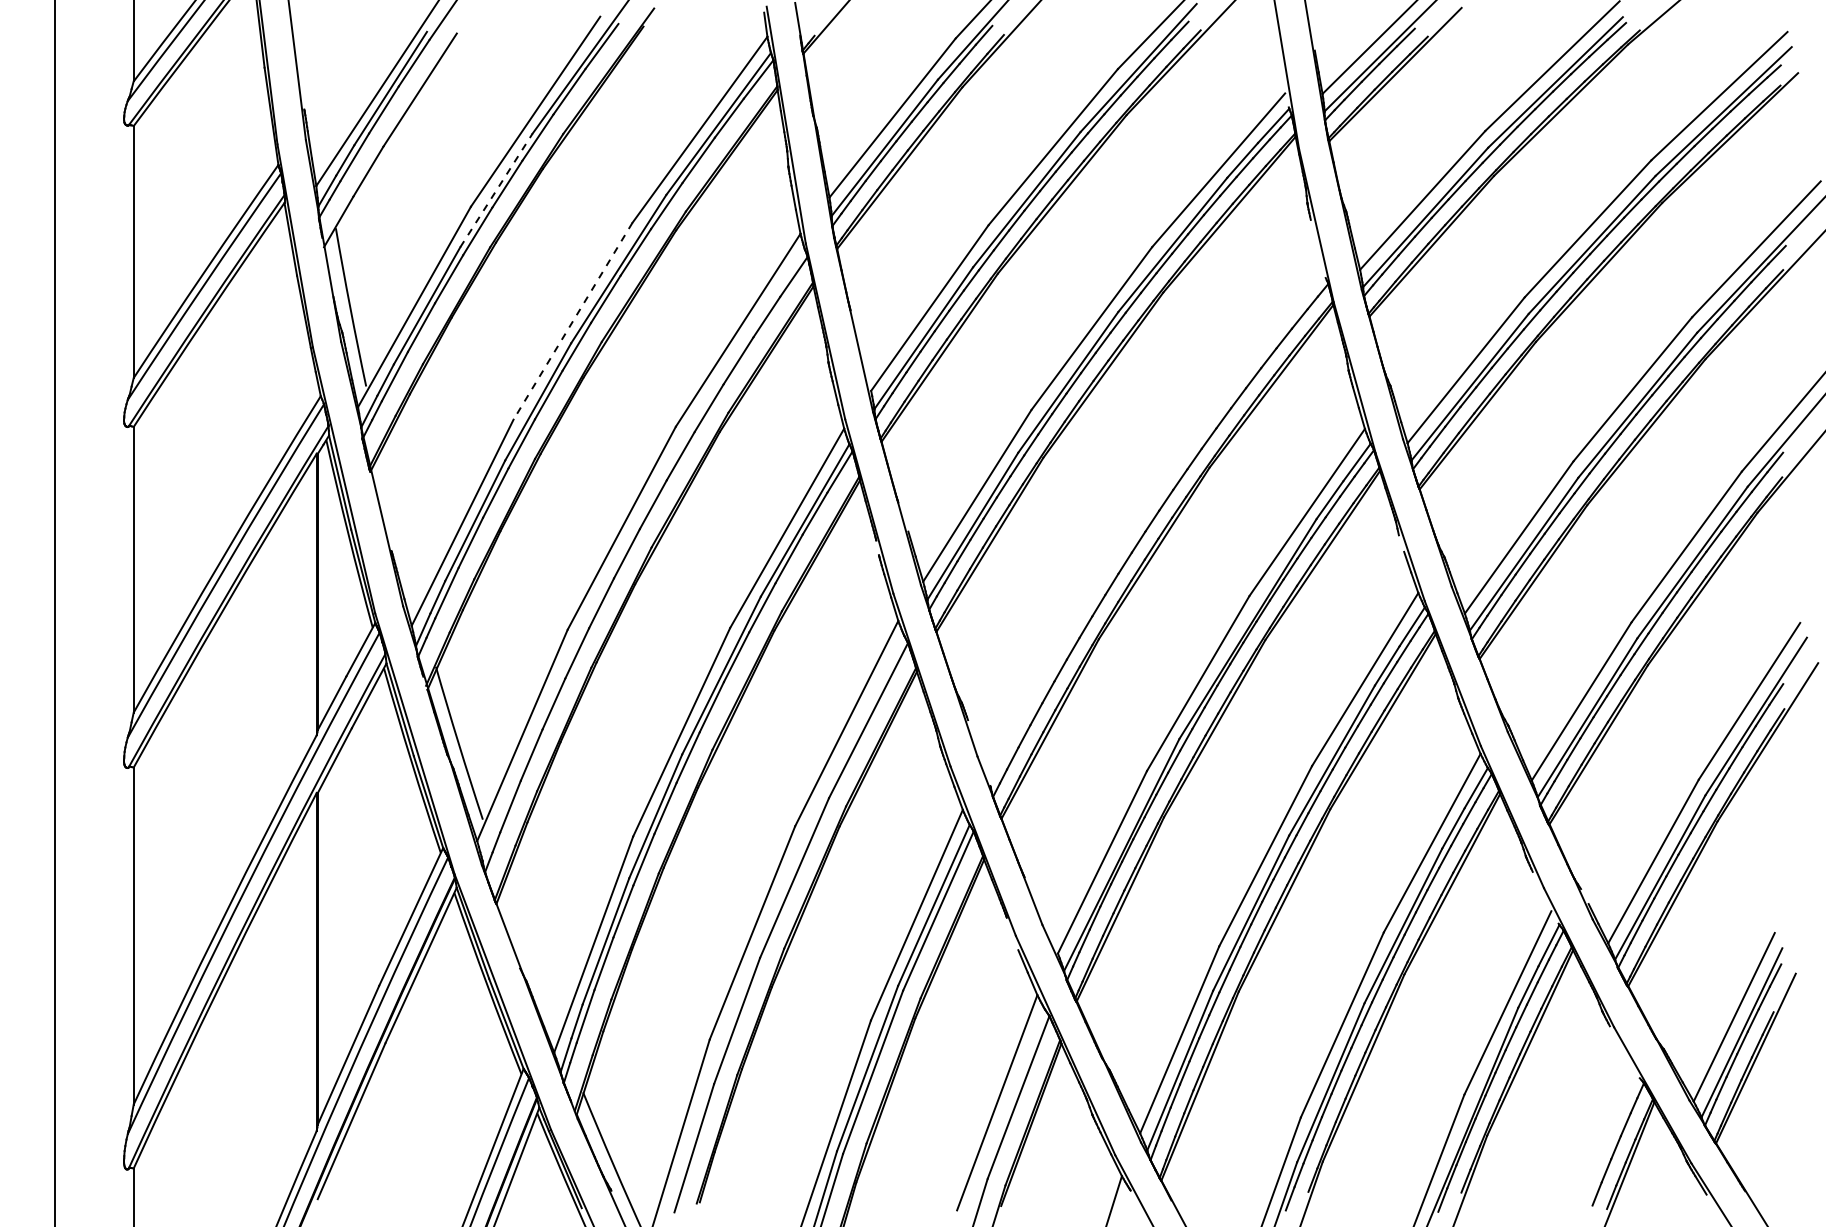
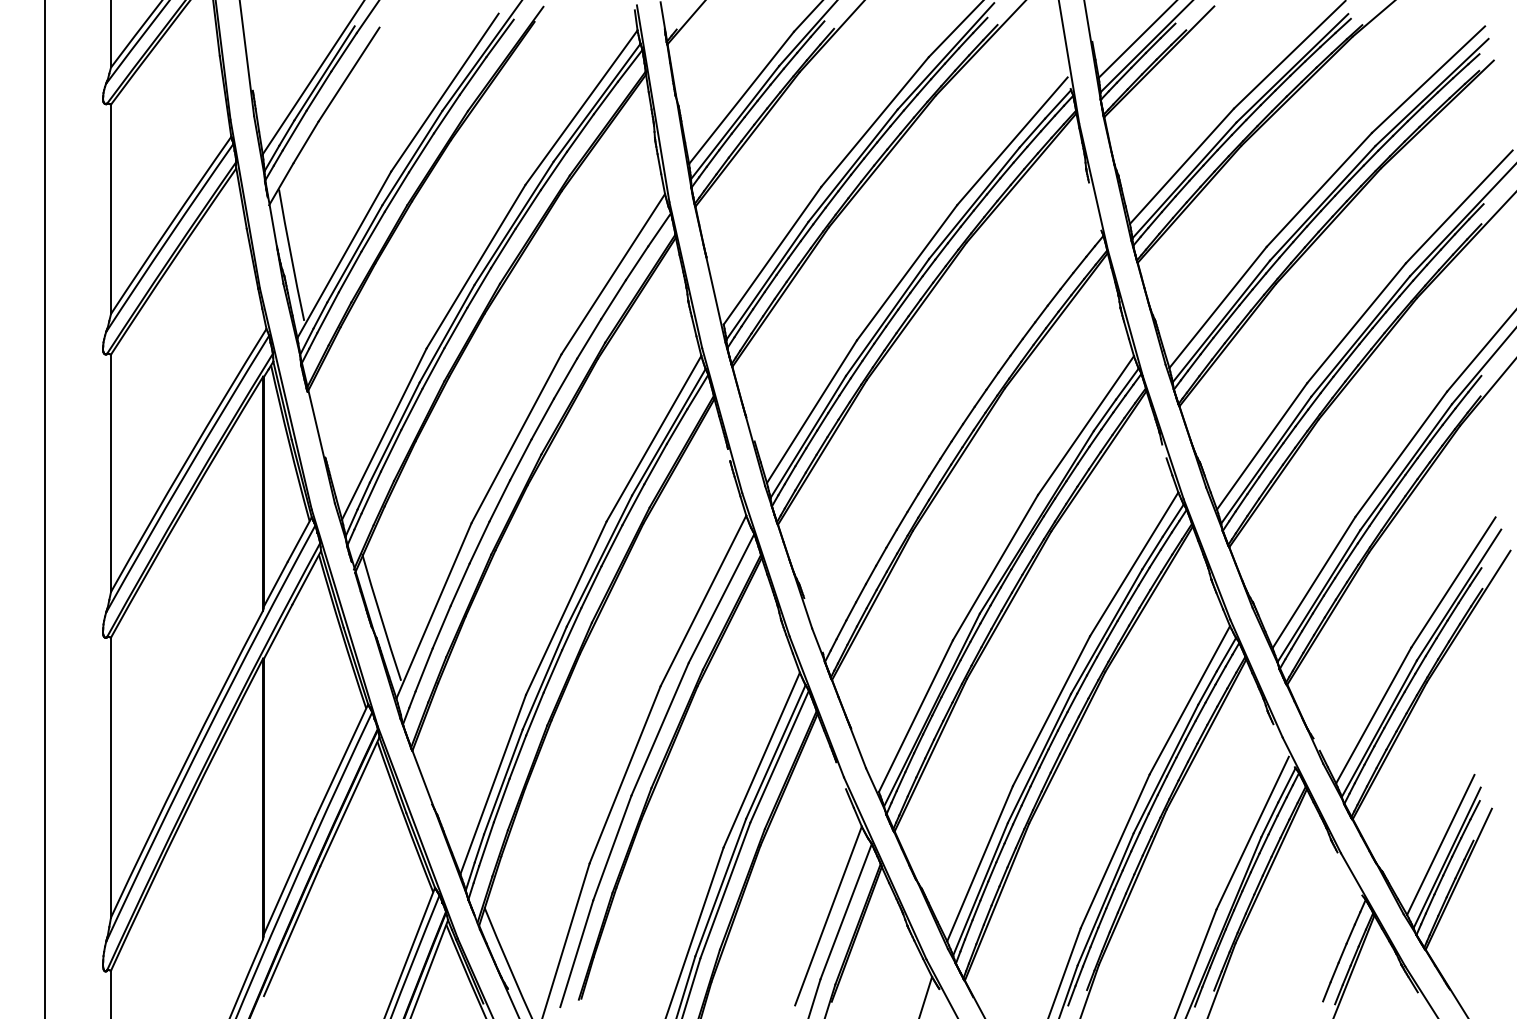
line: (496, 190) -> (412, 158), dashed -> solid
line: (572, 321) -> (475, 266), dashed -> solid

